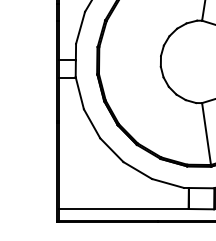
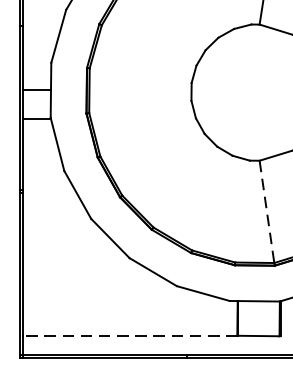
line: (206, 134) -> (266, 212), solid -> dashed
line: (123, 209) -> (129, 336), solid -> dashed

